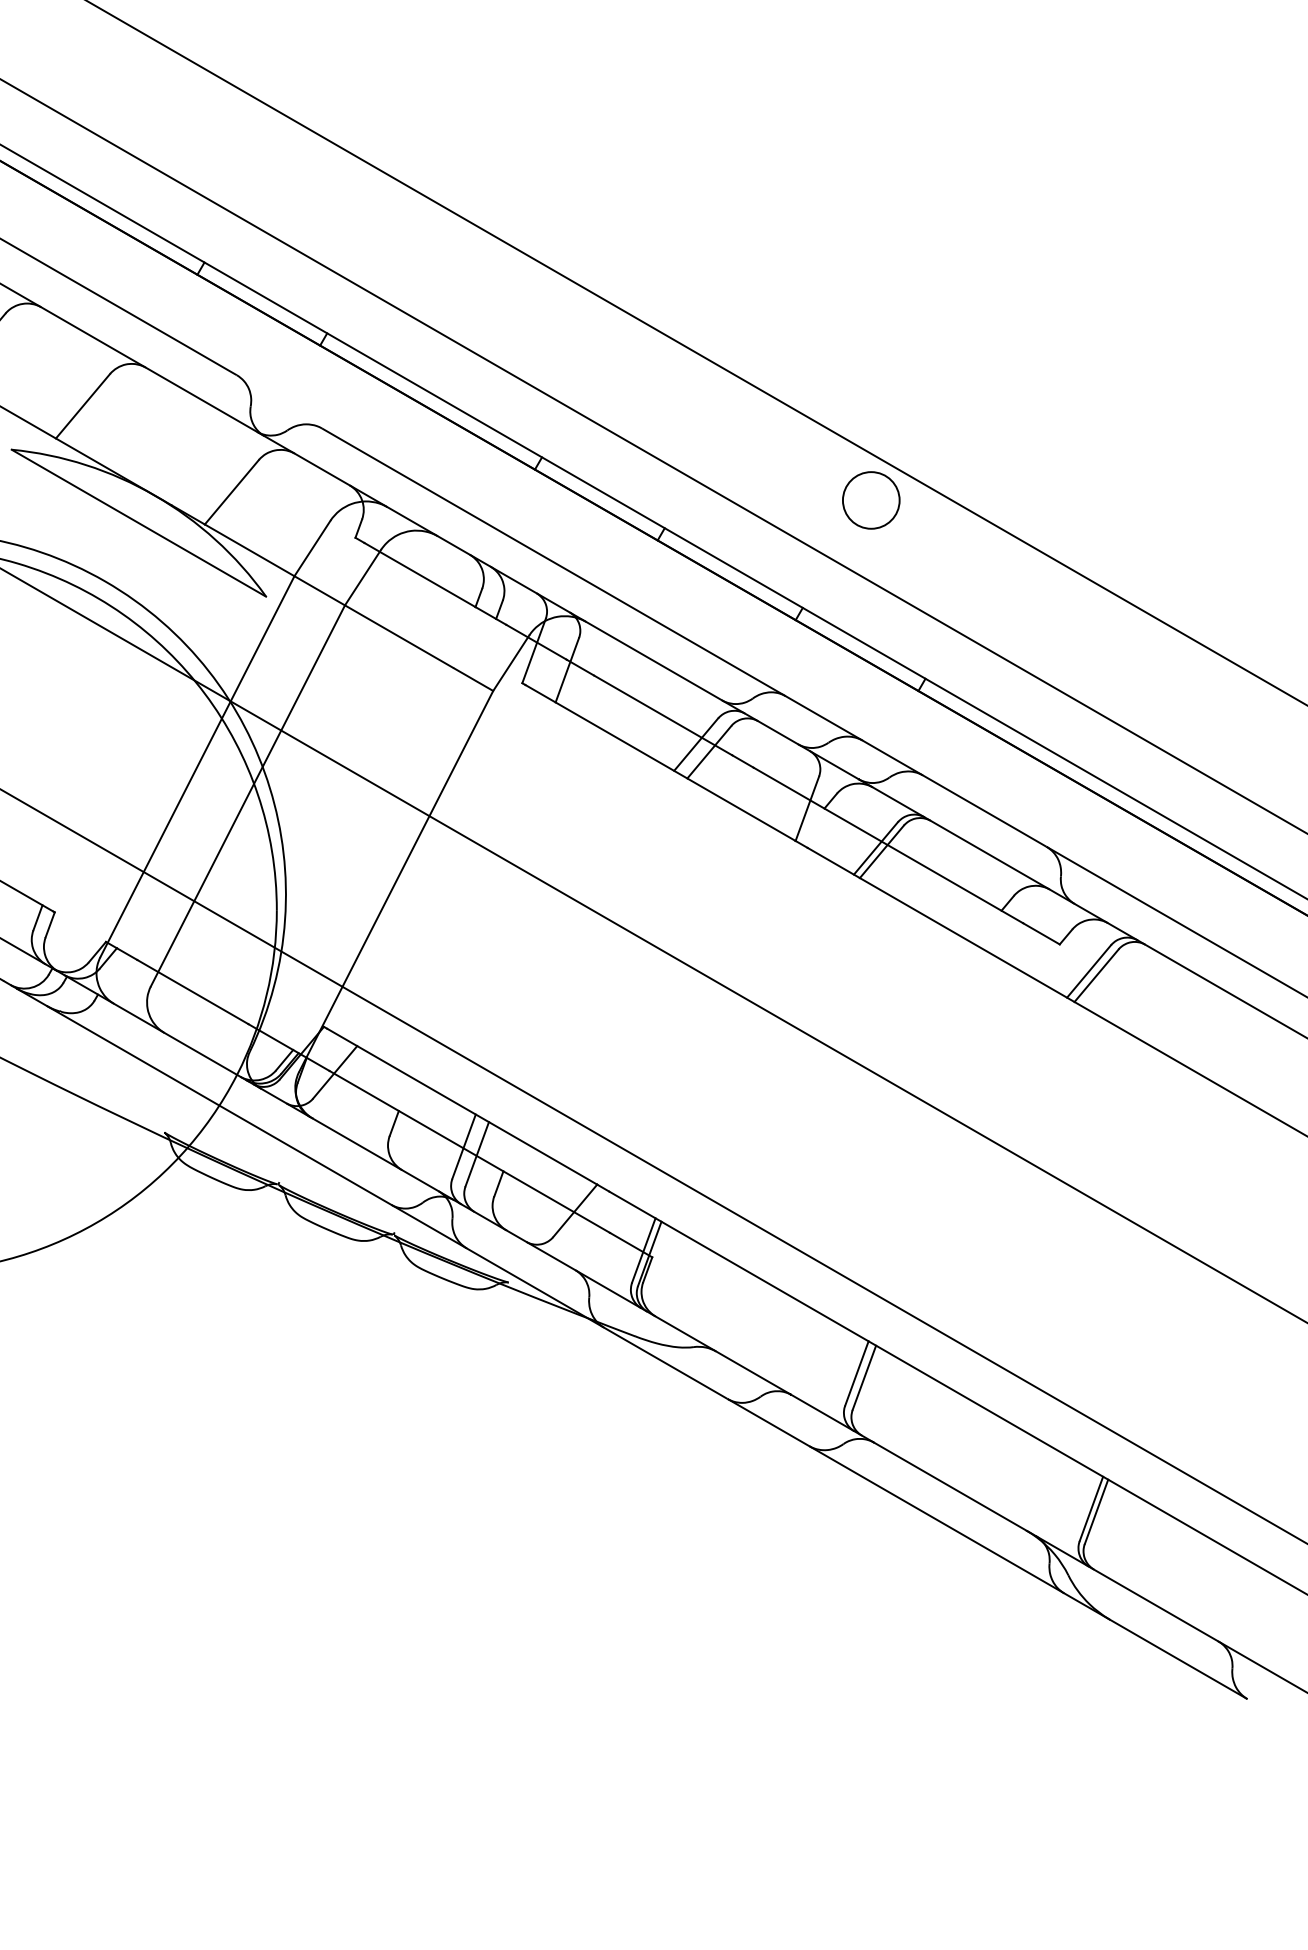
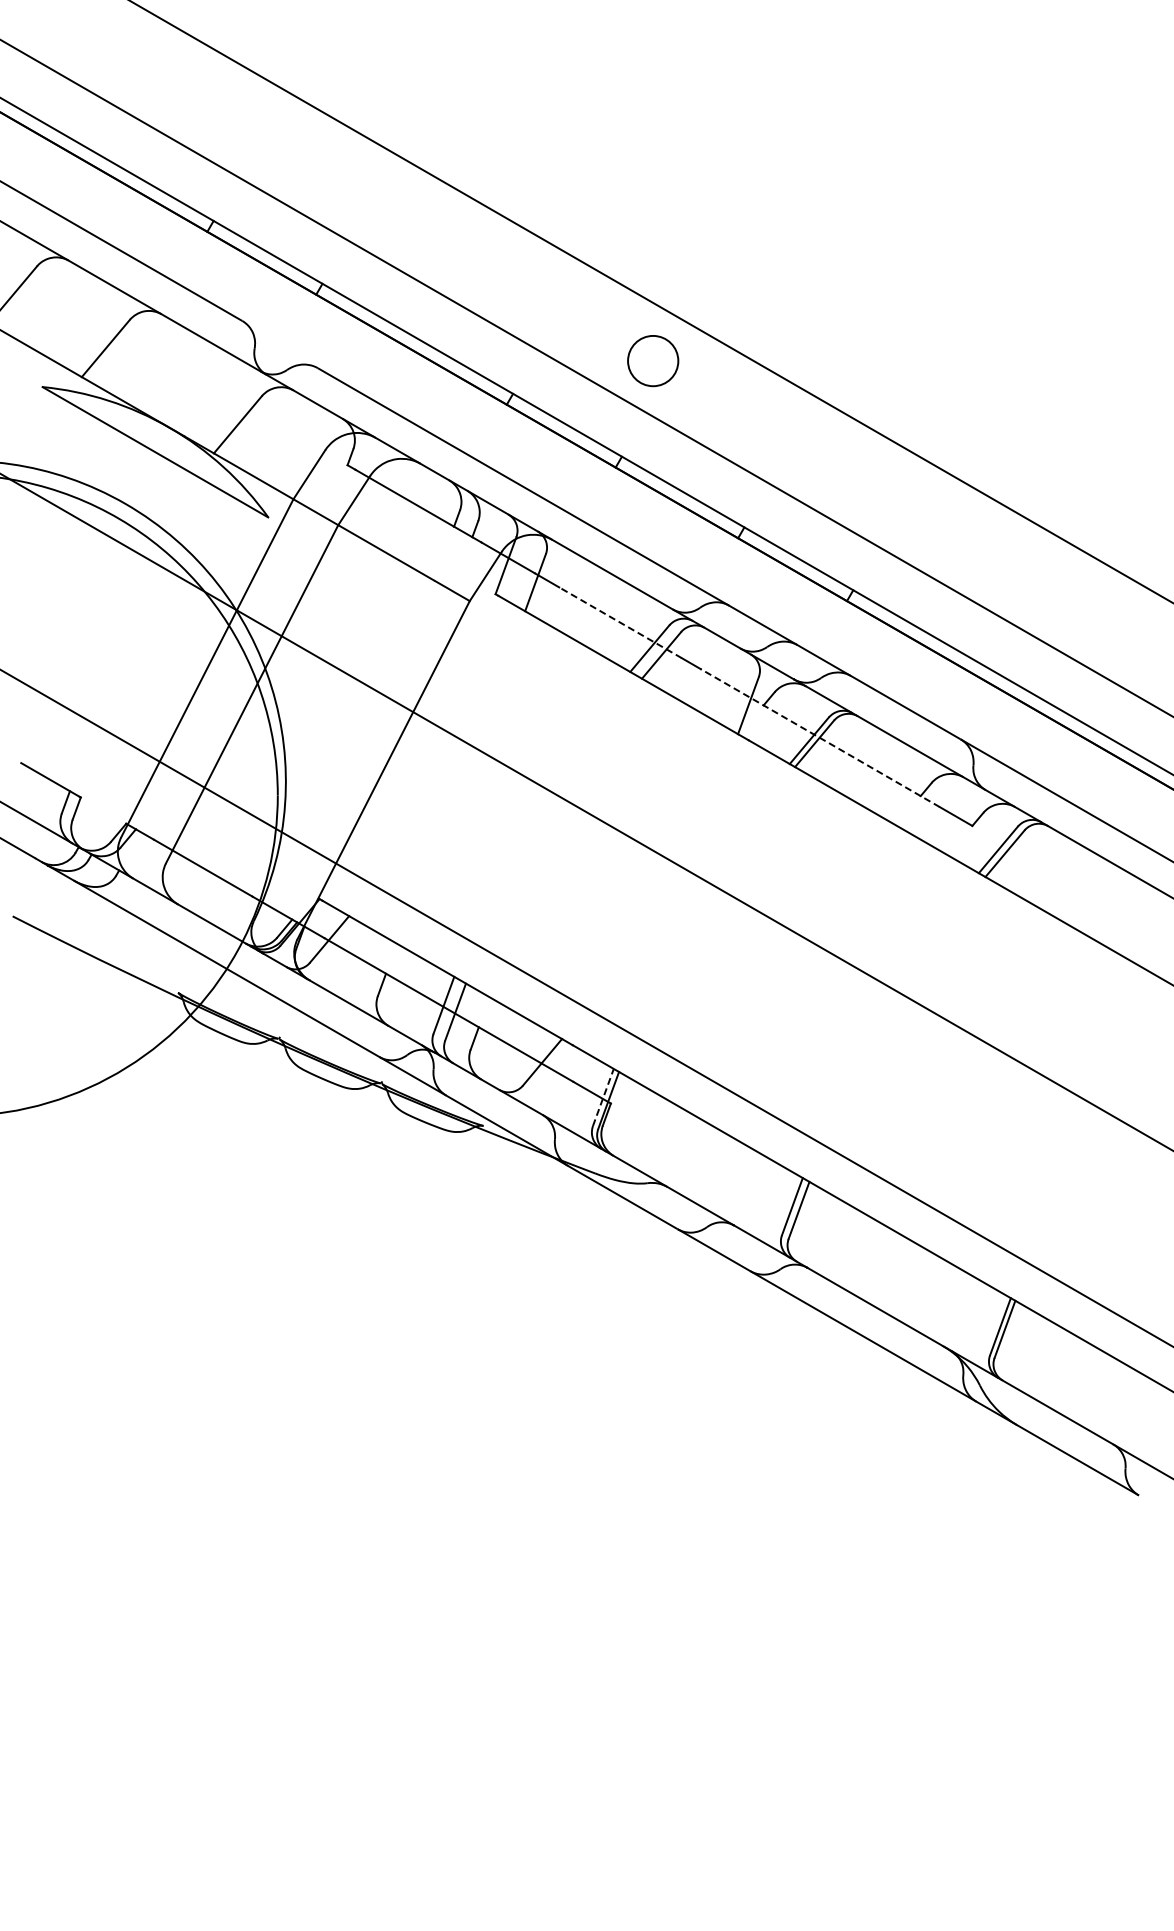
circle: (871, 500) -> (653, 361), moved
line: (663, 715) -> (620, 622), solid -> dashed
line: (887, 844) -> (819, 737), solid -> dashed
line: (643, 1250) -> (603, 1097), solid -> dashed

